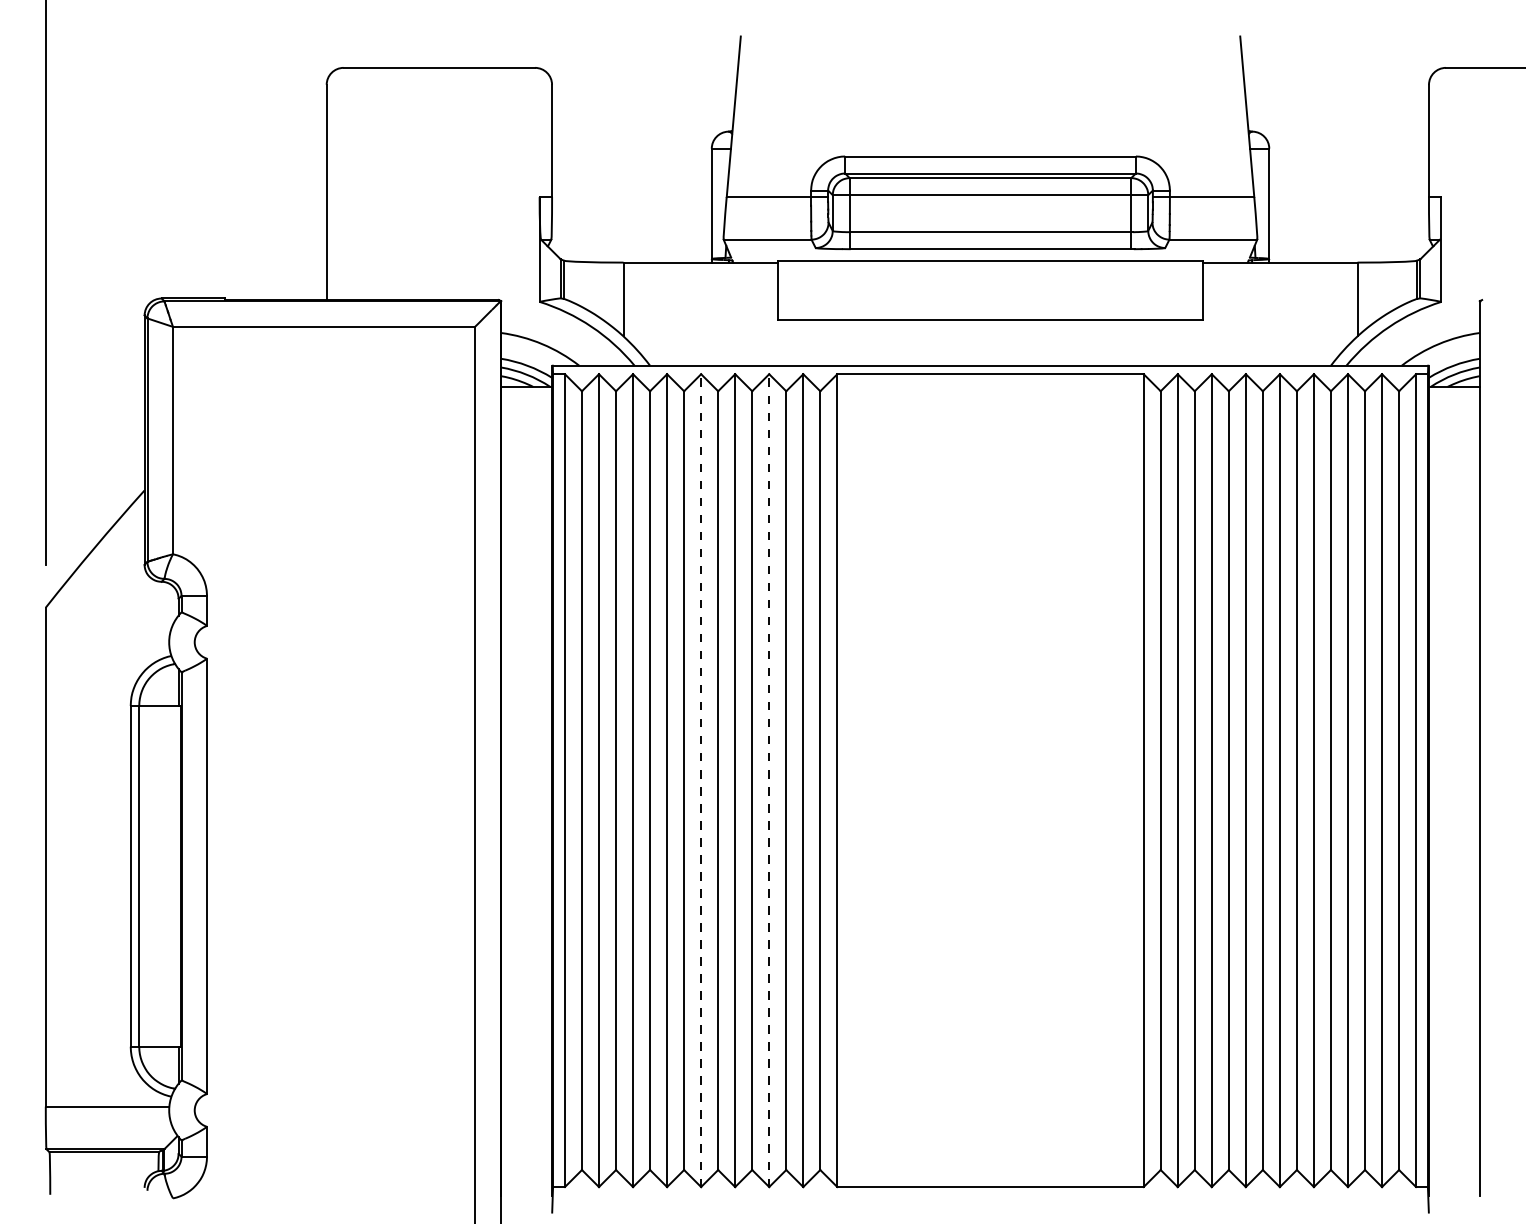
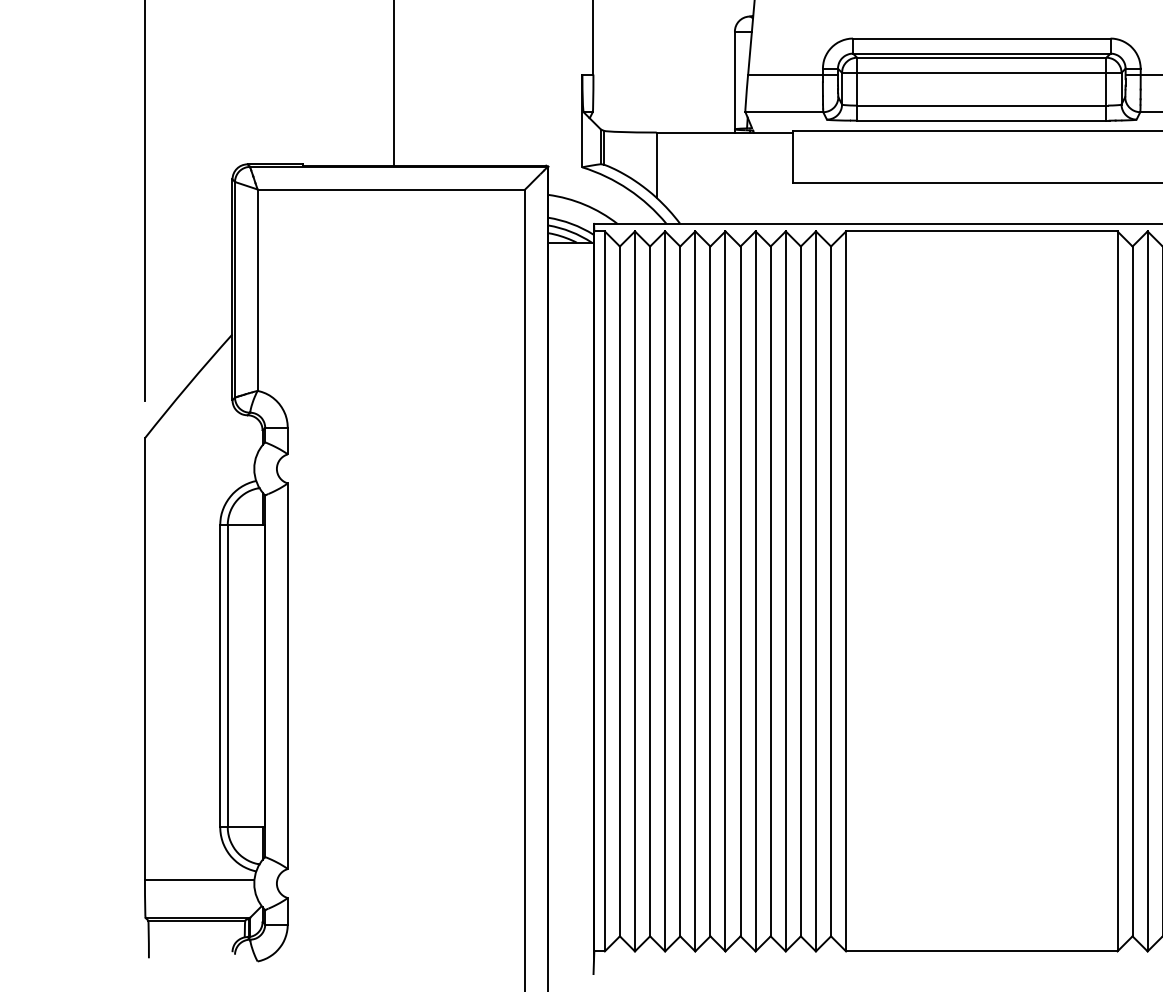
line: (701, 780) -> (725, 591), dashed -> solid
line: (769, 780) -> (786, 591), dashed -> solid

